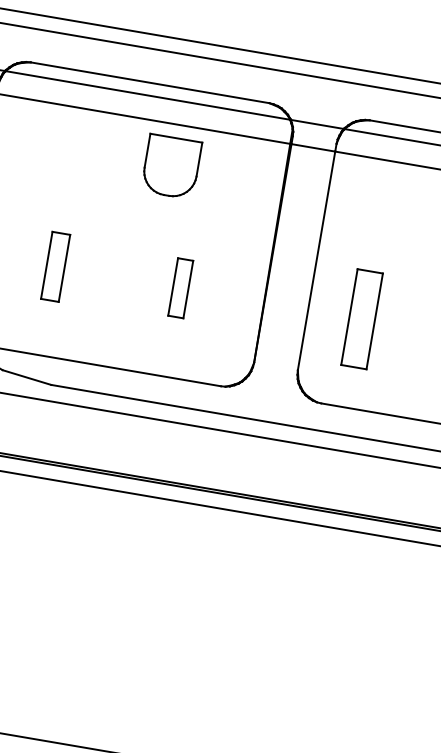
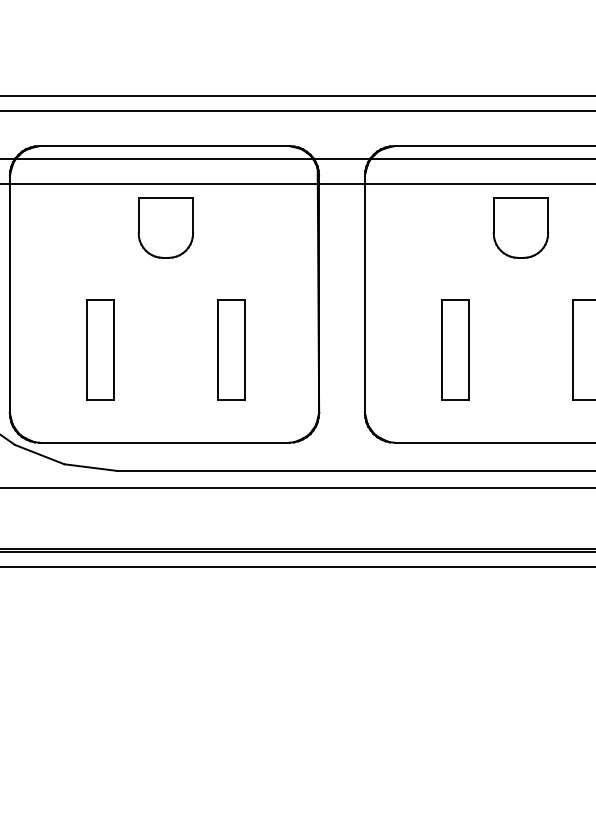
part: (171, 166) -> (165, 227), moved
part: (55, 266) -> (100, 349), size x1.43
part: (180, 287) -> (231, 349), size x1.67
part: (362, 318) -> (455, 349), moved

